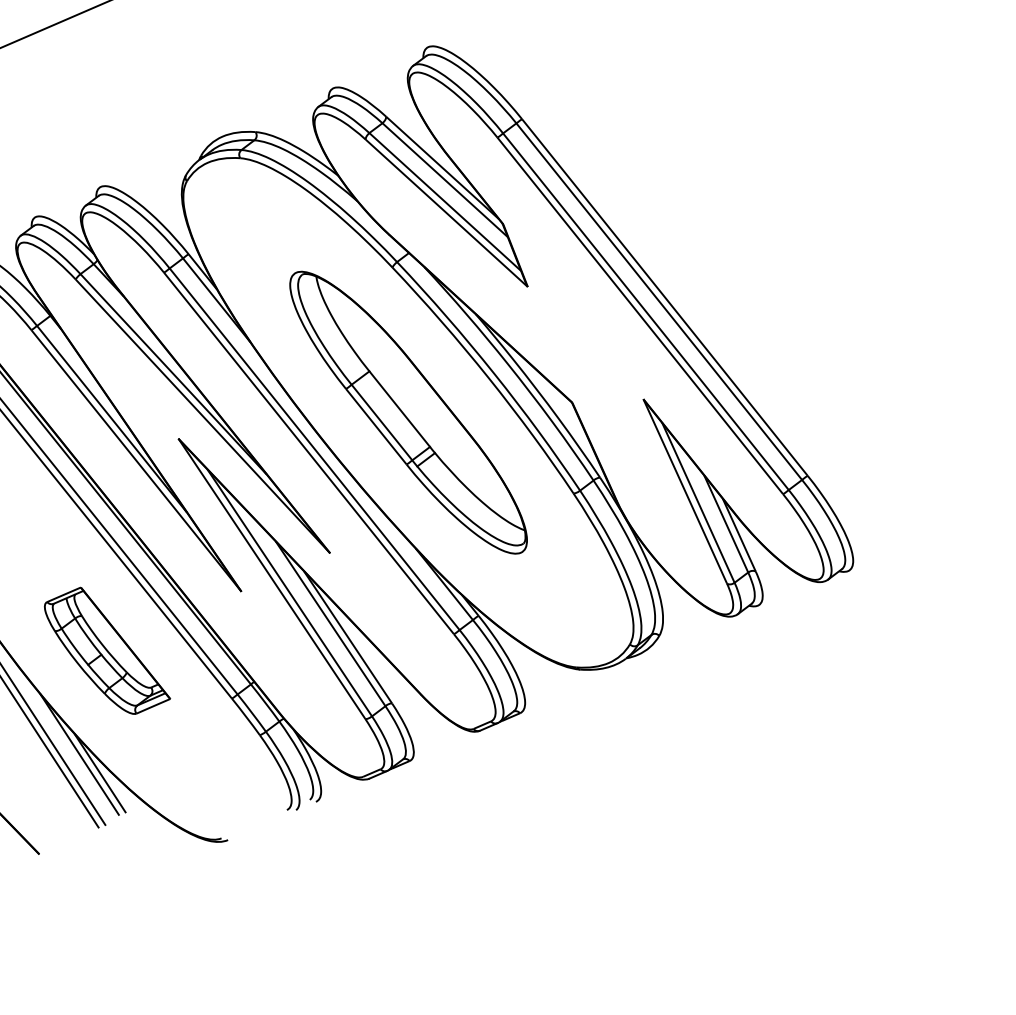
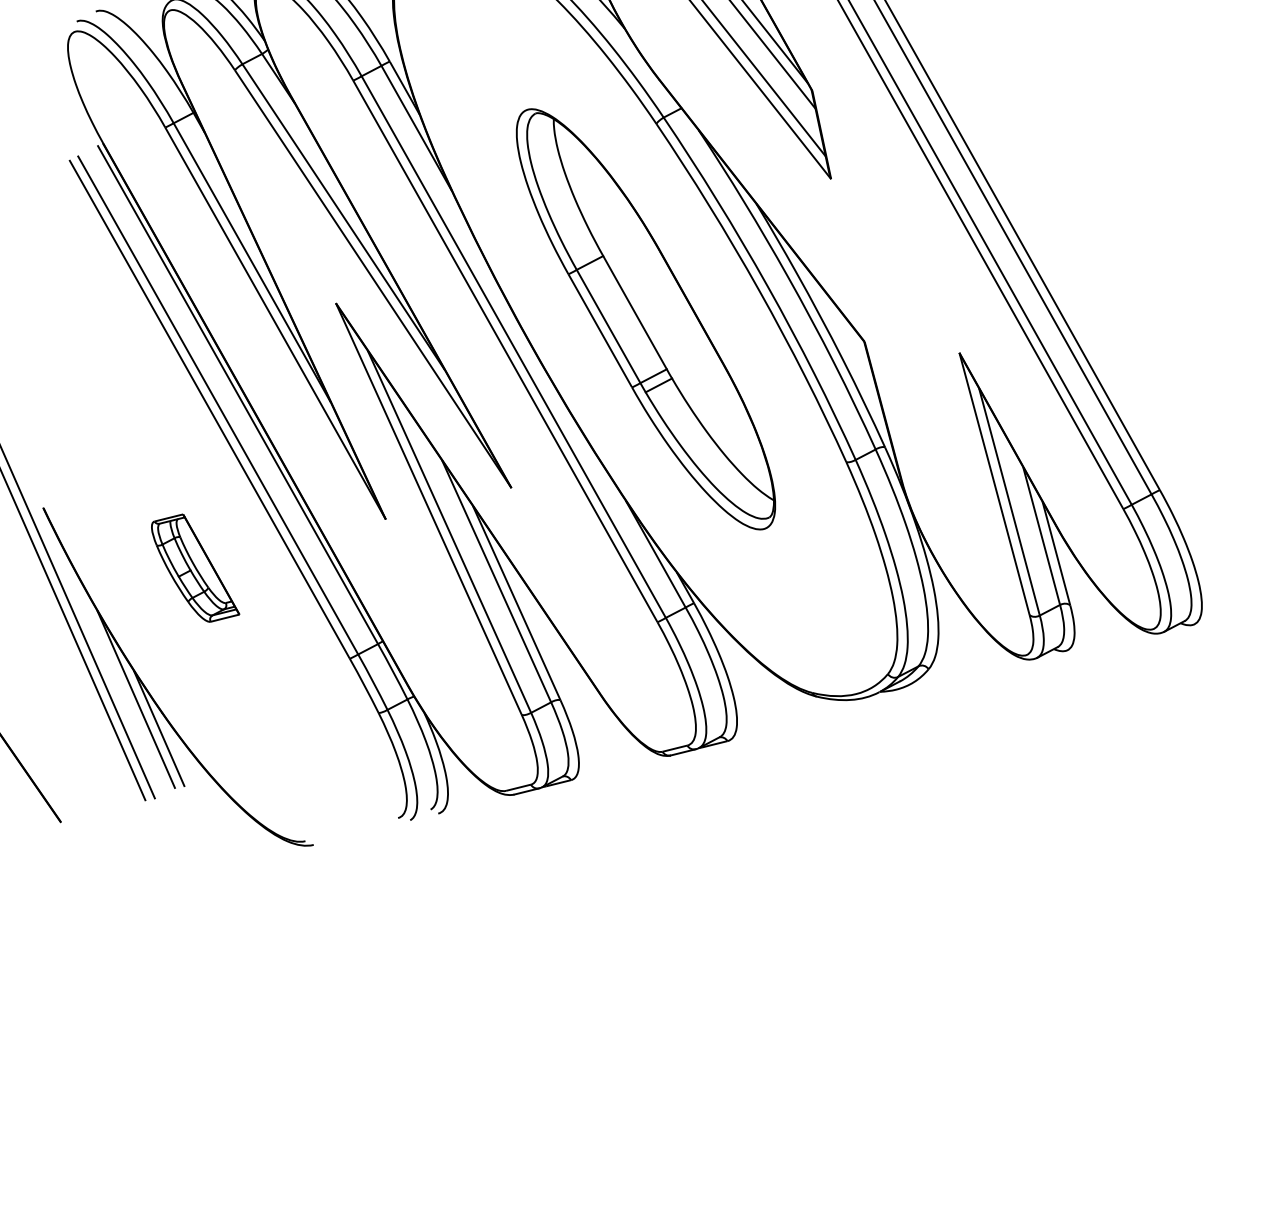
part: (107, 650) -> (195, 567), size x0.6

